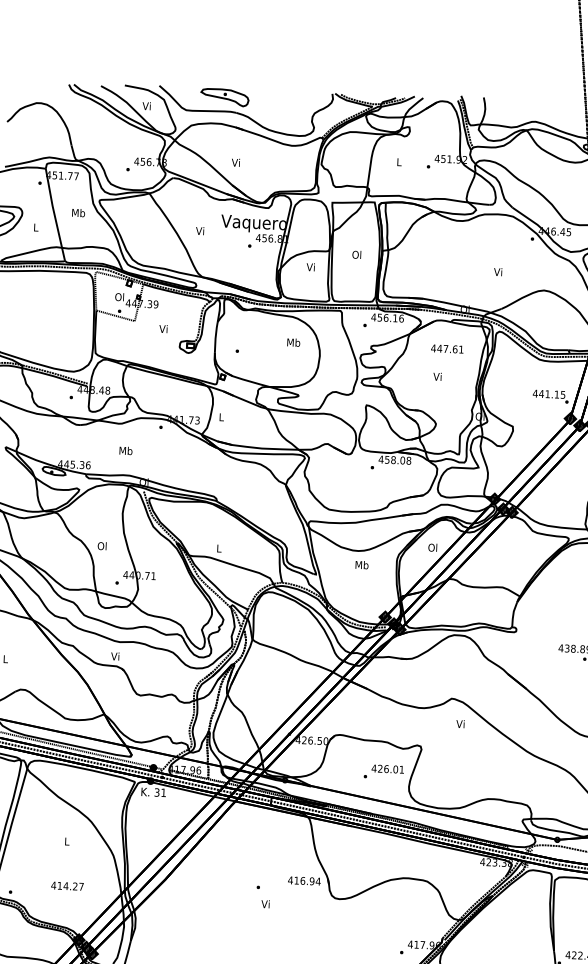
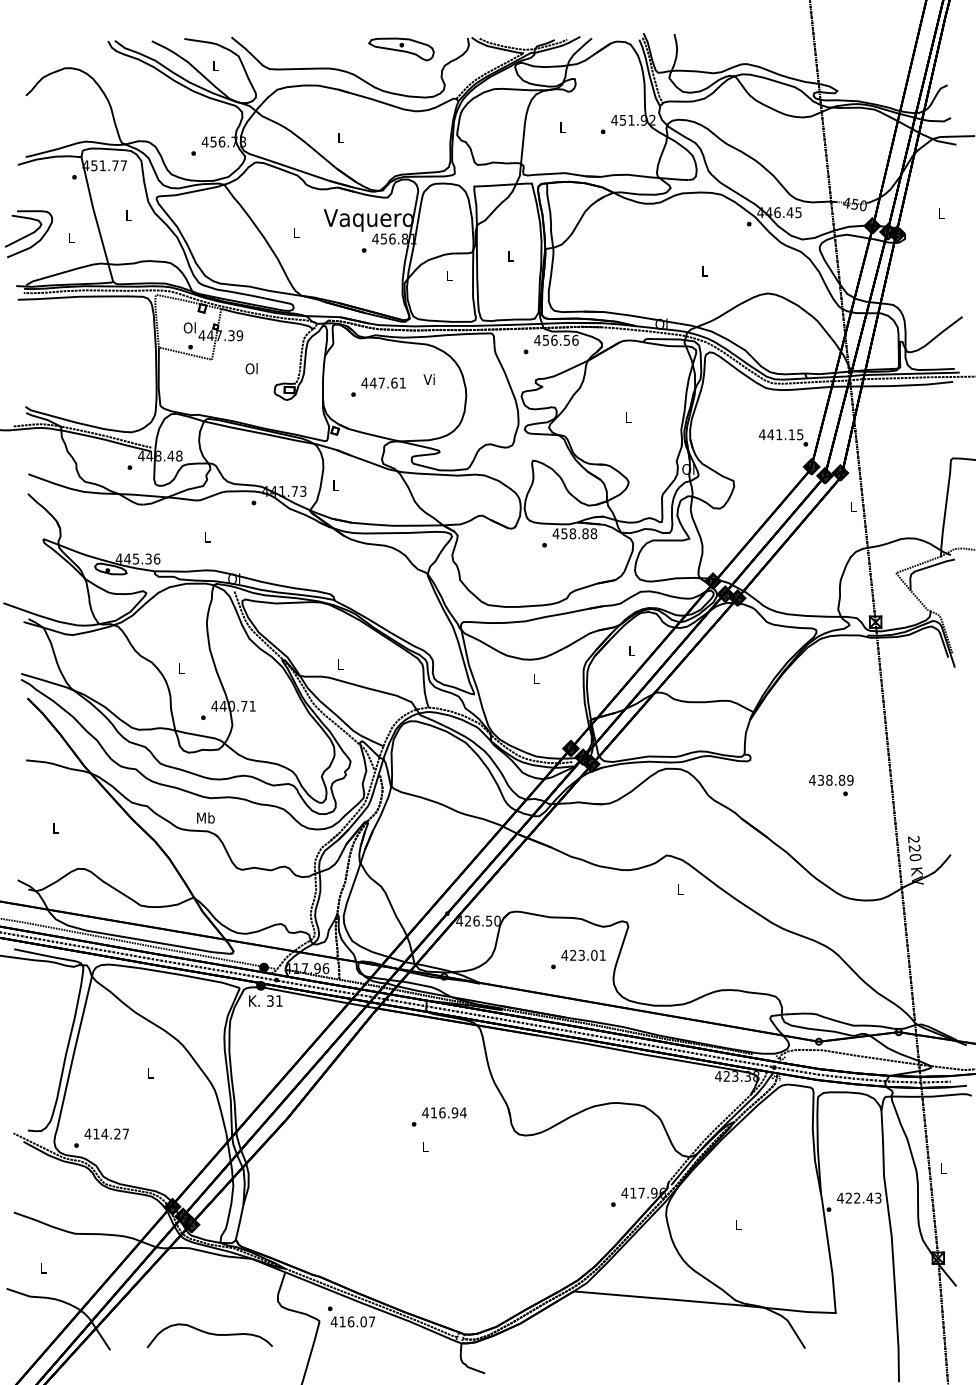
part: (224, 97) -> (401, 49), moved
text: (146, 105) -> (214, 65), Vi -> L
text: (235, 162) -> (339, 137), Vi -> L
text: (78, 212) -> (128, 215), Mb -> L
text: (200, 230) -> (295, 232), Vi -> L
text: (356, 254) -> (510, 255), Ol -> L
text: (310, 267) -> (448, 275), Vi -> L
text: (497, 271) -> (703, 270), Vi -> L
text: (395, 318) -> (566, 340), 456.16 -> 456.56
text: (163, 328) -> (251, 368), Vi -> Ol
text: (293, 342) -> (429, 379), Mb -> Vi
text: (447, 348) -> (383, 382), moved
text: (437, 376) -> (627, 417), Vi -> L
text: (125, 450) -> (207, 536), Mb -> L
text: (402, 460) -> (585, 533), 458.08 -> 458.88
text: (101, 545) -> (180, 667), Ol -> L
text: (432, 547) -> (631, 650), Ol -> L
text: (362, 564) -> (536, 678), Mb -> L
text: (115, 656) -> (205, 817), Vi -> Mb
text: (460, 723) -> (679, 889), Vi -> L
text: (386, 769) -> (581, 955), 426.01 -> 423.01
text: (304, 880) -> (444, 1112), moved
text: (67, 885) -> (106, 1133), moved
text: (265, 903) -> (424, 1146), Vi -> L

